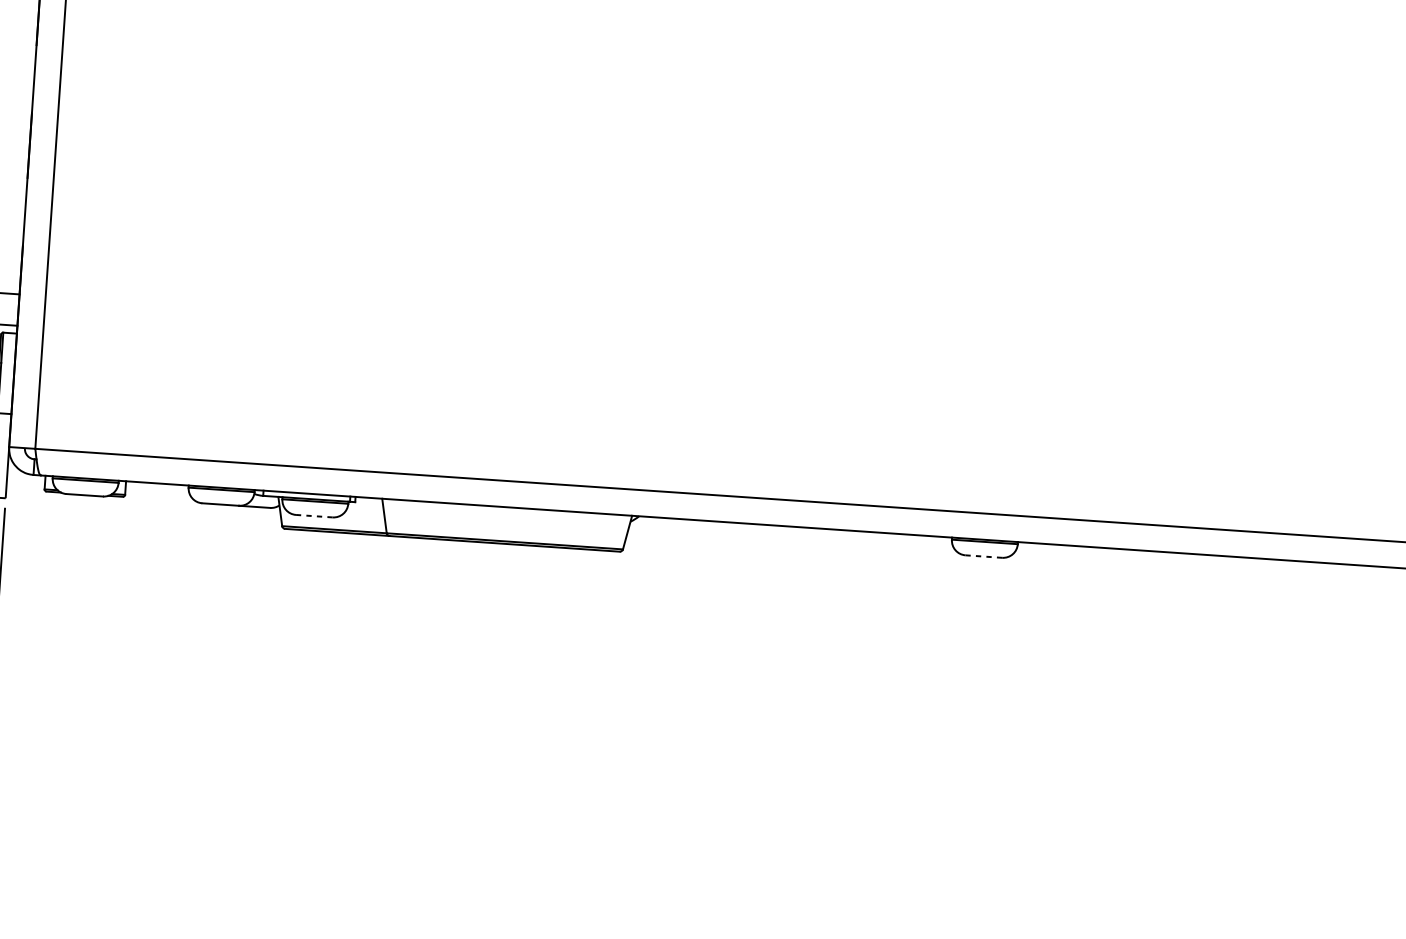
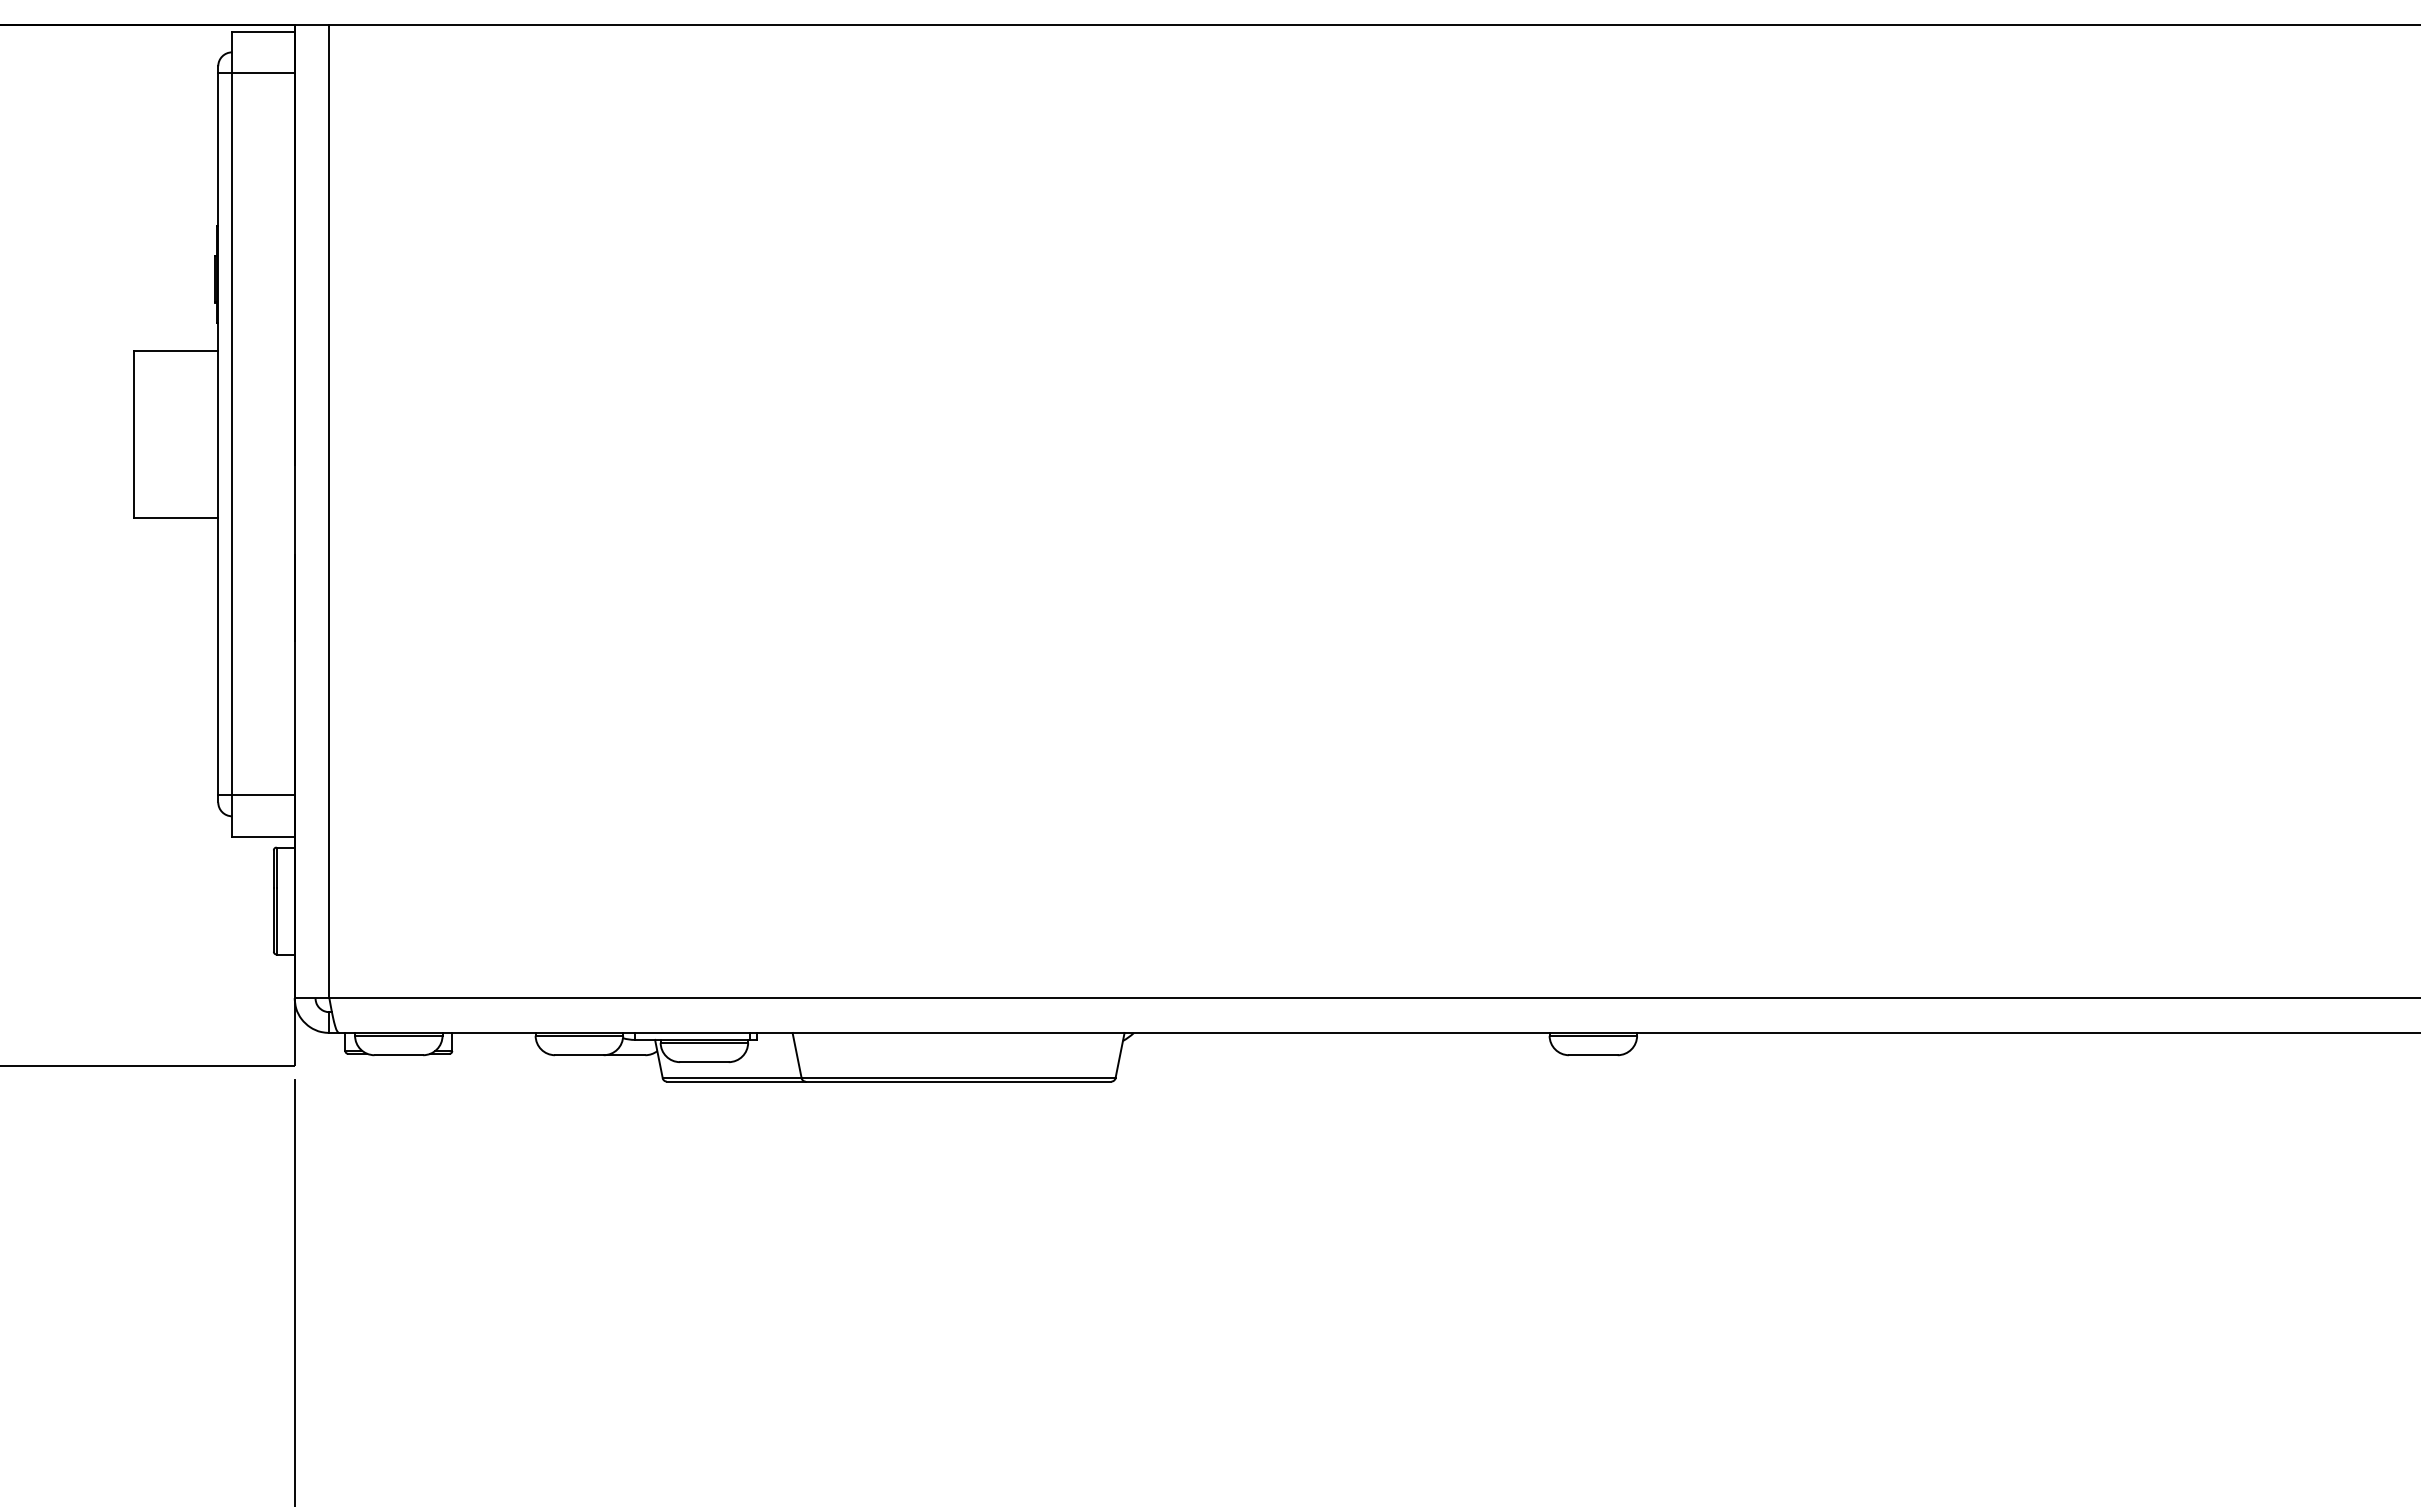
line: (313, 516) -> (703, 1062), dashed -> solid
line: (983, 556) -> (1592, 1055), dashed -> solid

